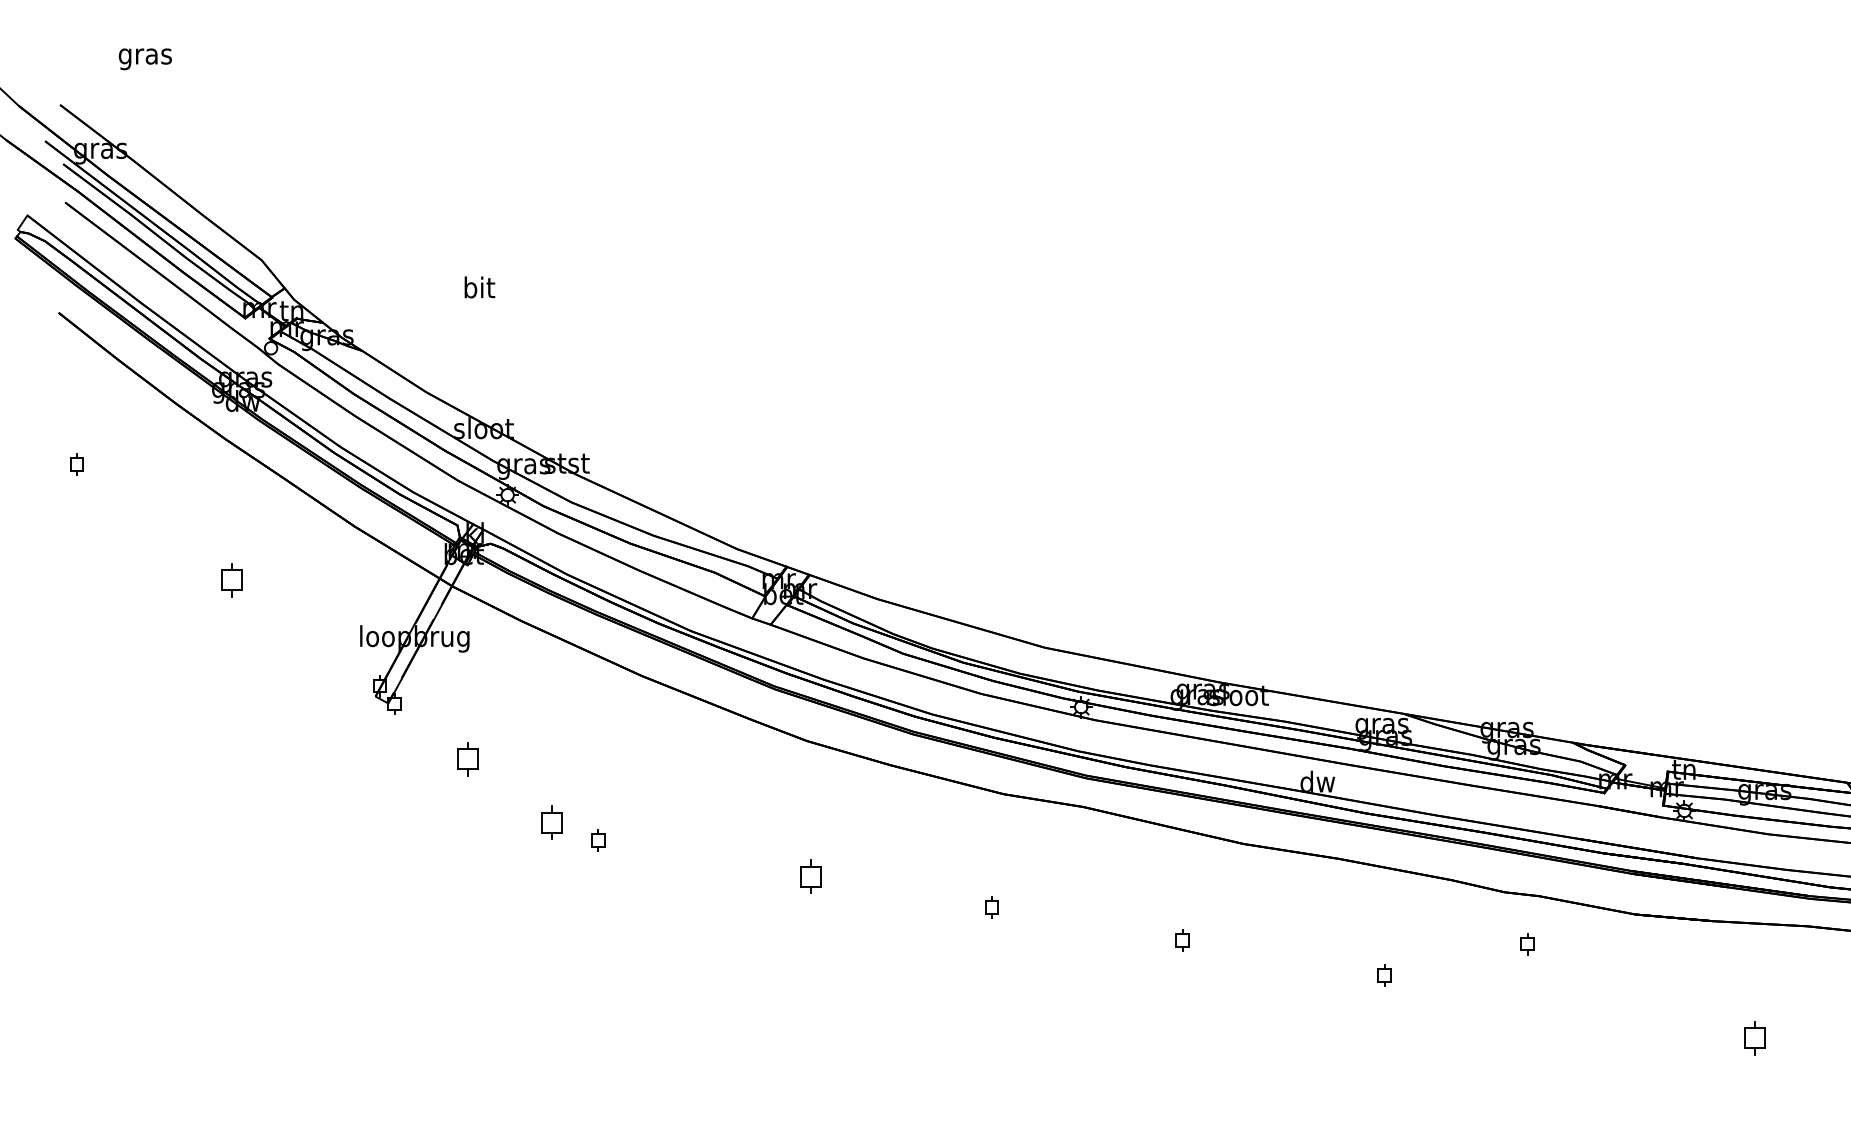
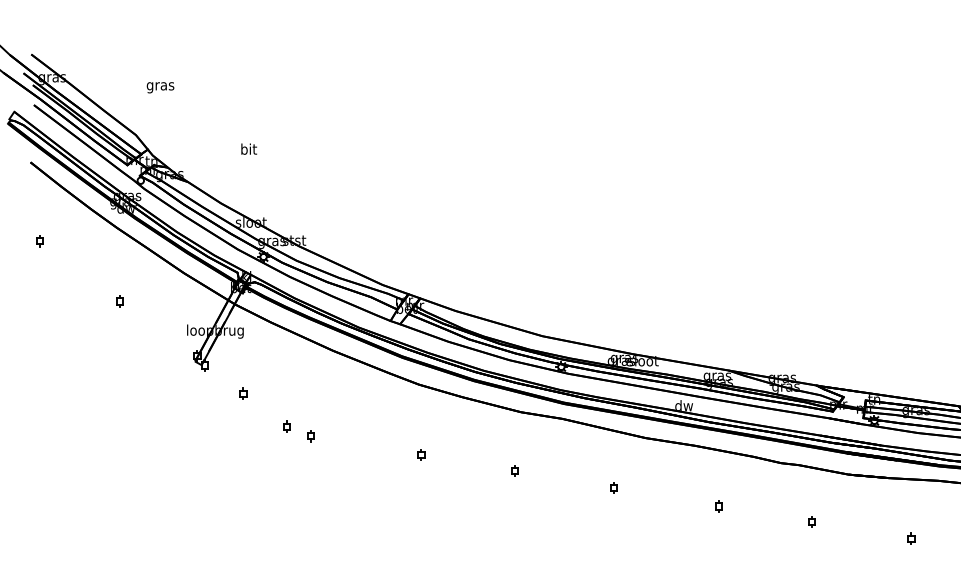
text: (145, 58) -> (160, 87), moved
part: (230, 580) -> (119, 301), size x0.62
part: (468, 758) -> (243, 393), size x0.62
part: (551, 821) -> (286, 426), size x0.62
part: (811, 875) -> (421, 454), size x0.62
part: (1526, 943) -> (811, 521), moved
part: (1755, 1037) -> (911, 538), size x0.62

